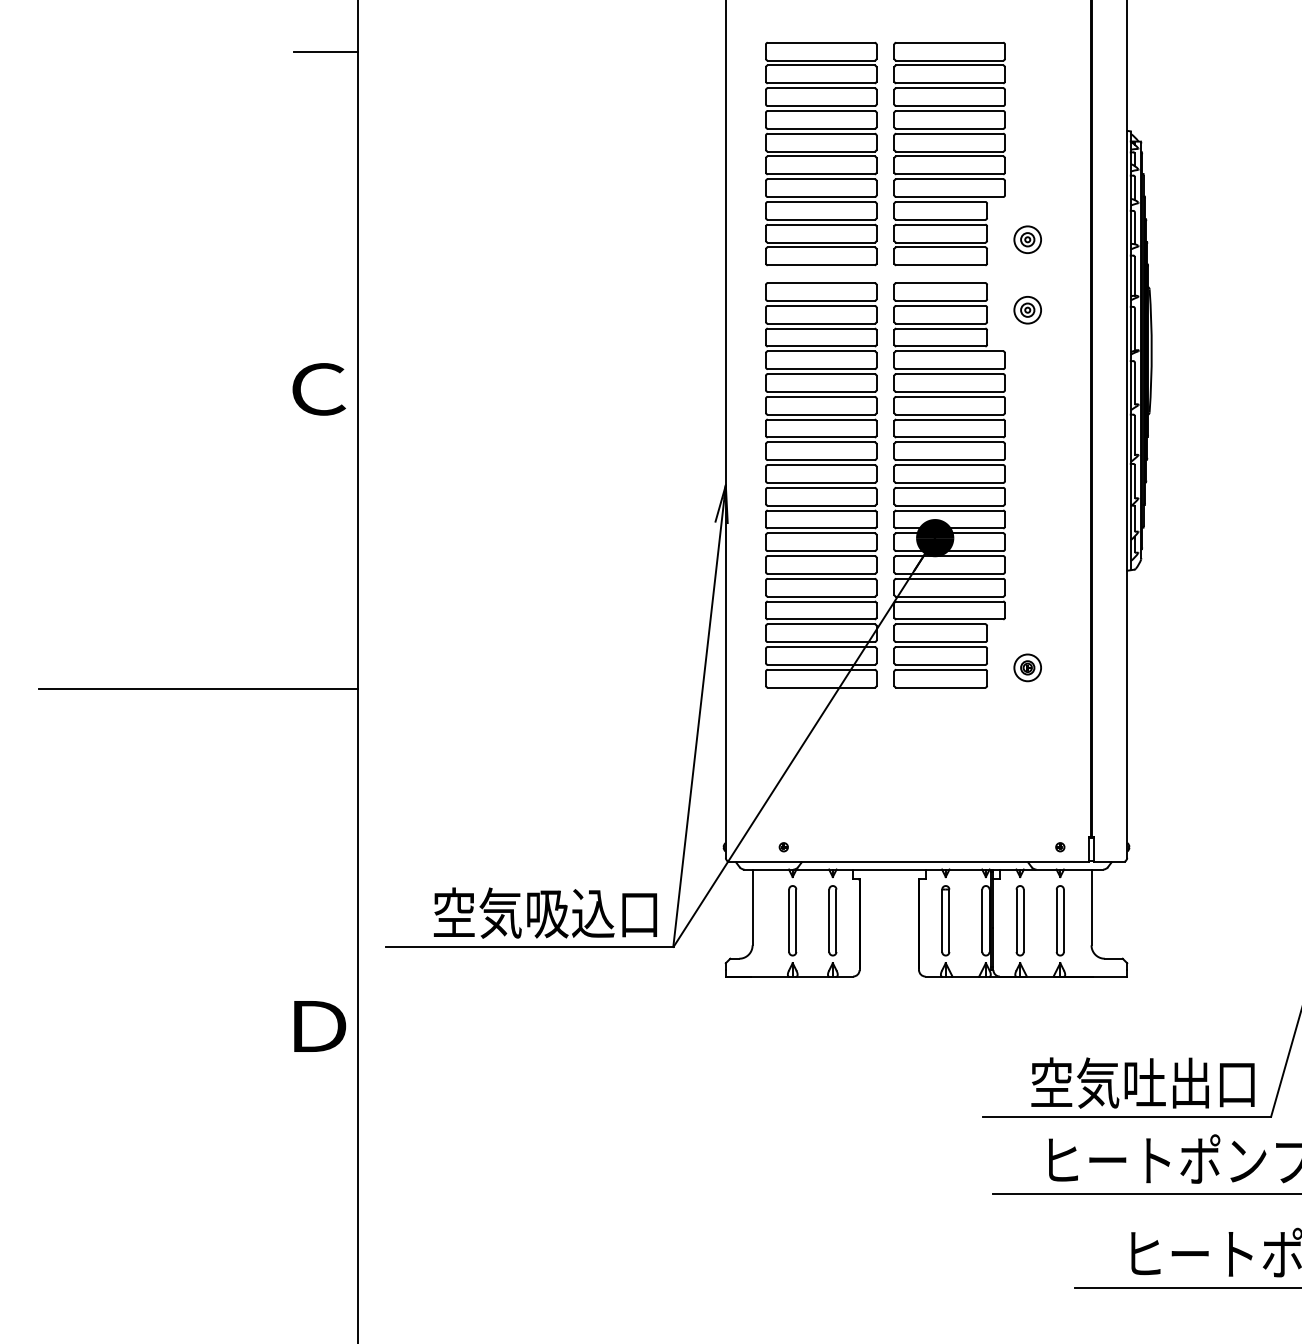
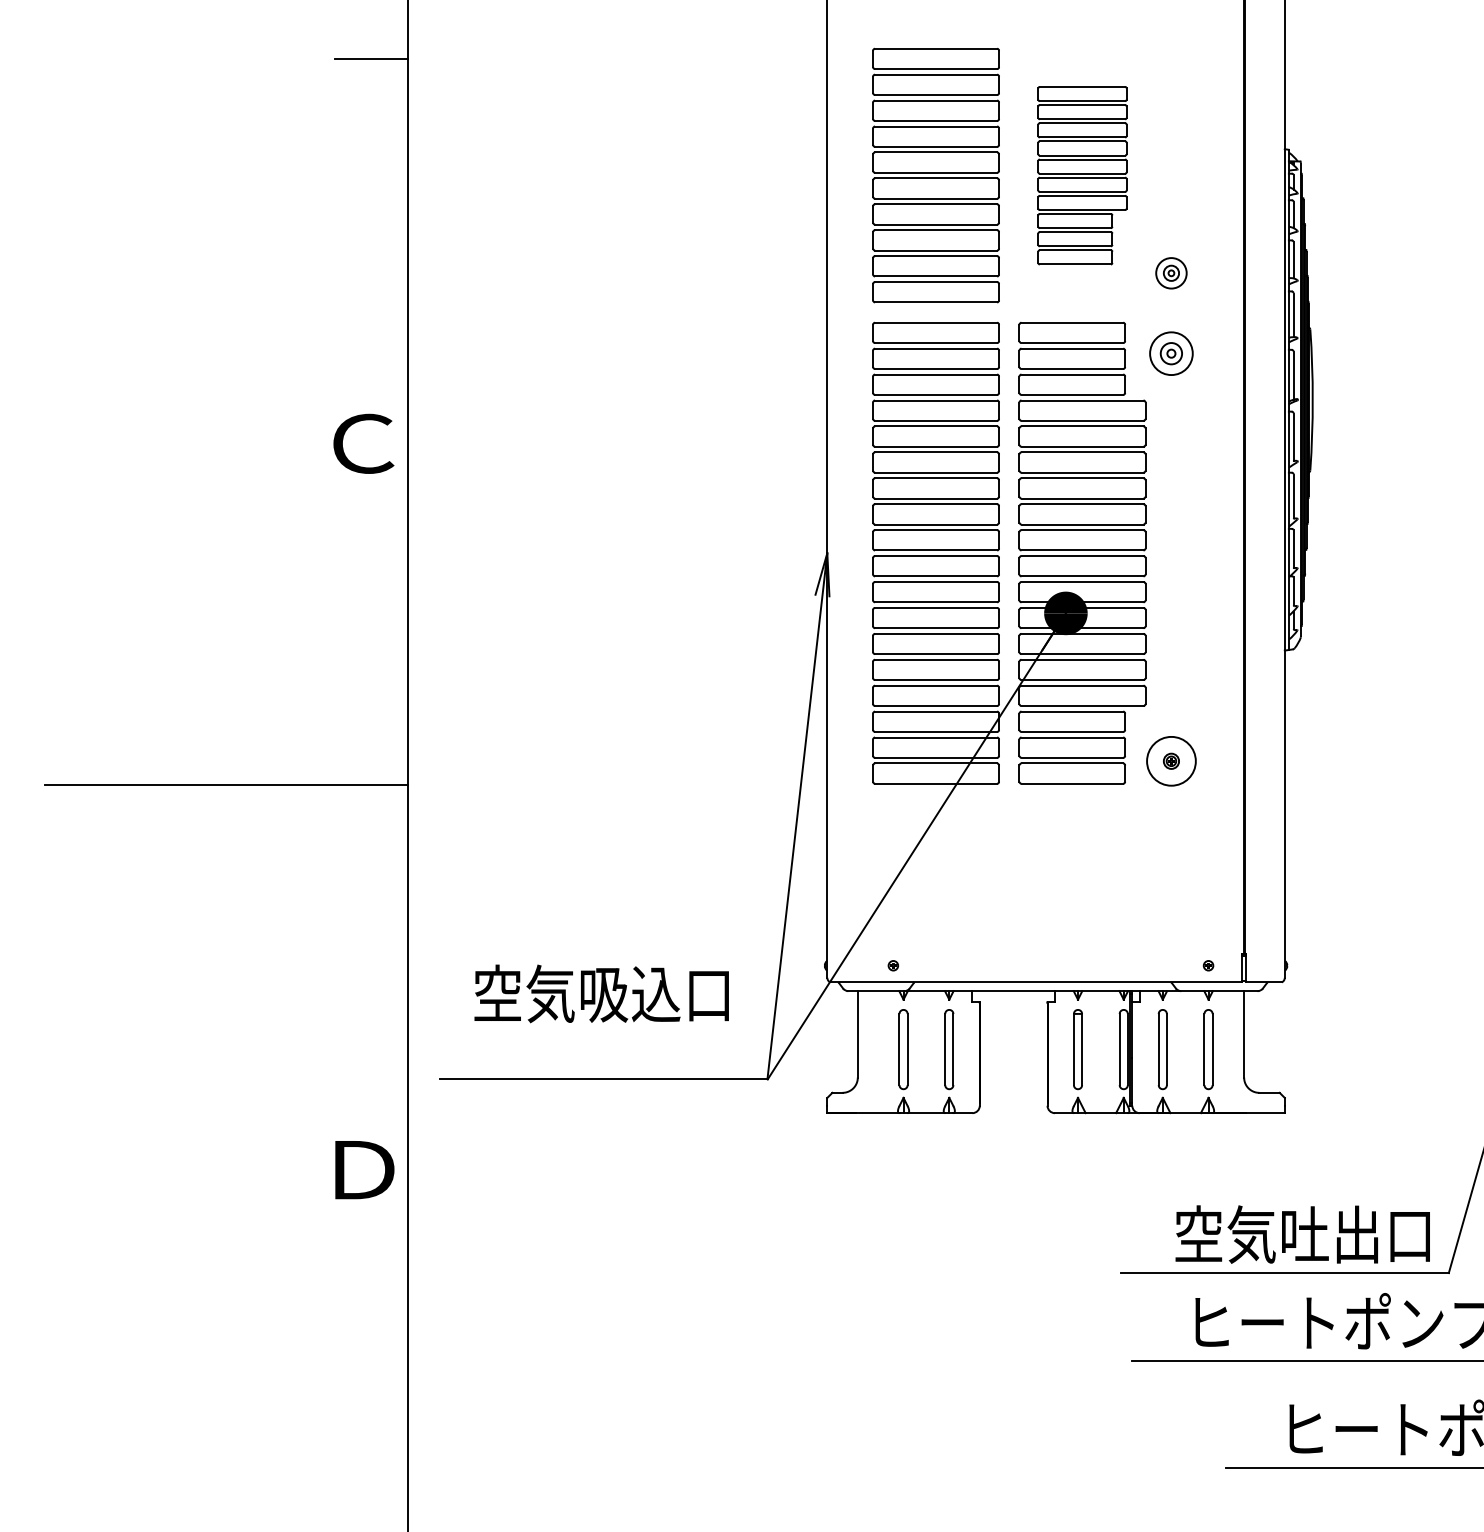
part: (949, 153) -> (1082, 175), size x0.7
part: (1027, 310) -> (1171, 353), size x1.4
circle: (1027, 668) -> (1171, 761), size x1.6
text: (545, 912) -> (601, 993), moved

